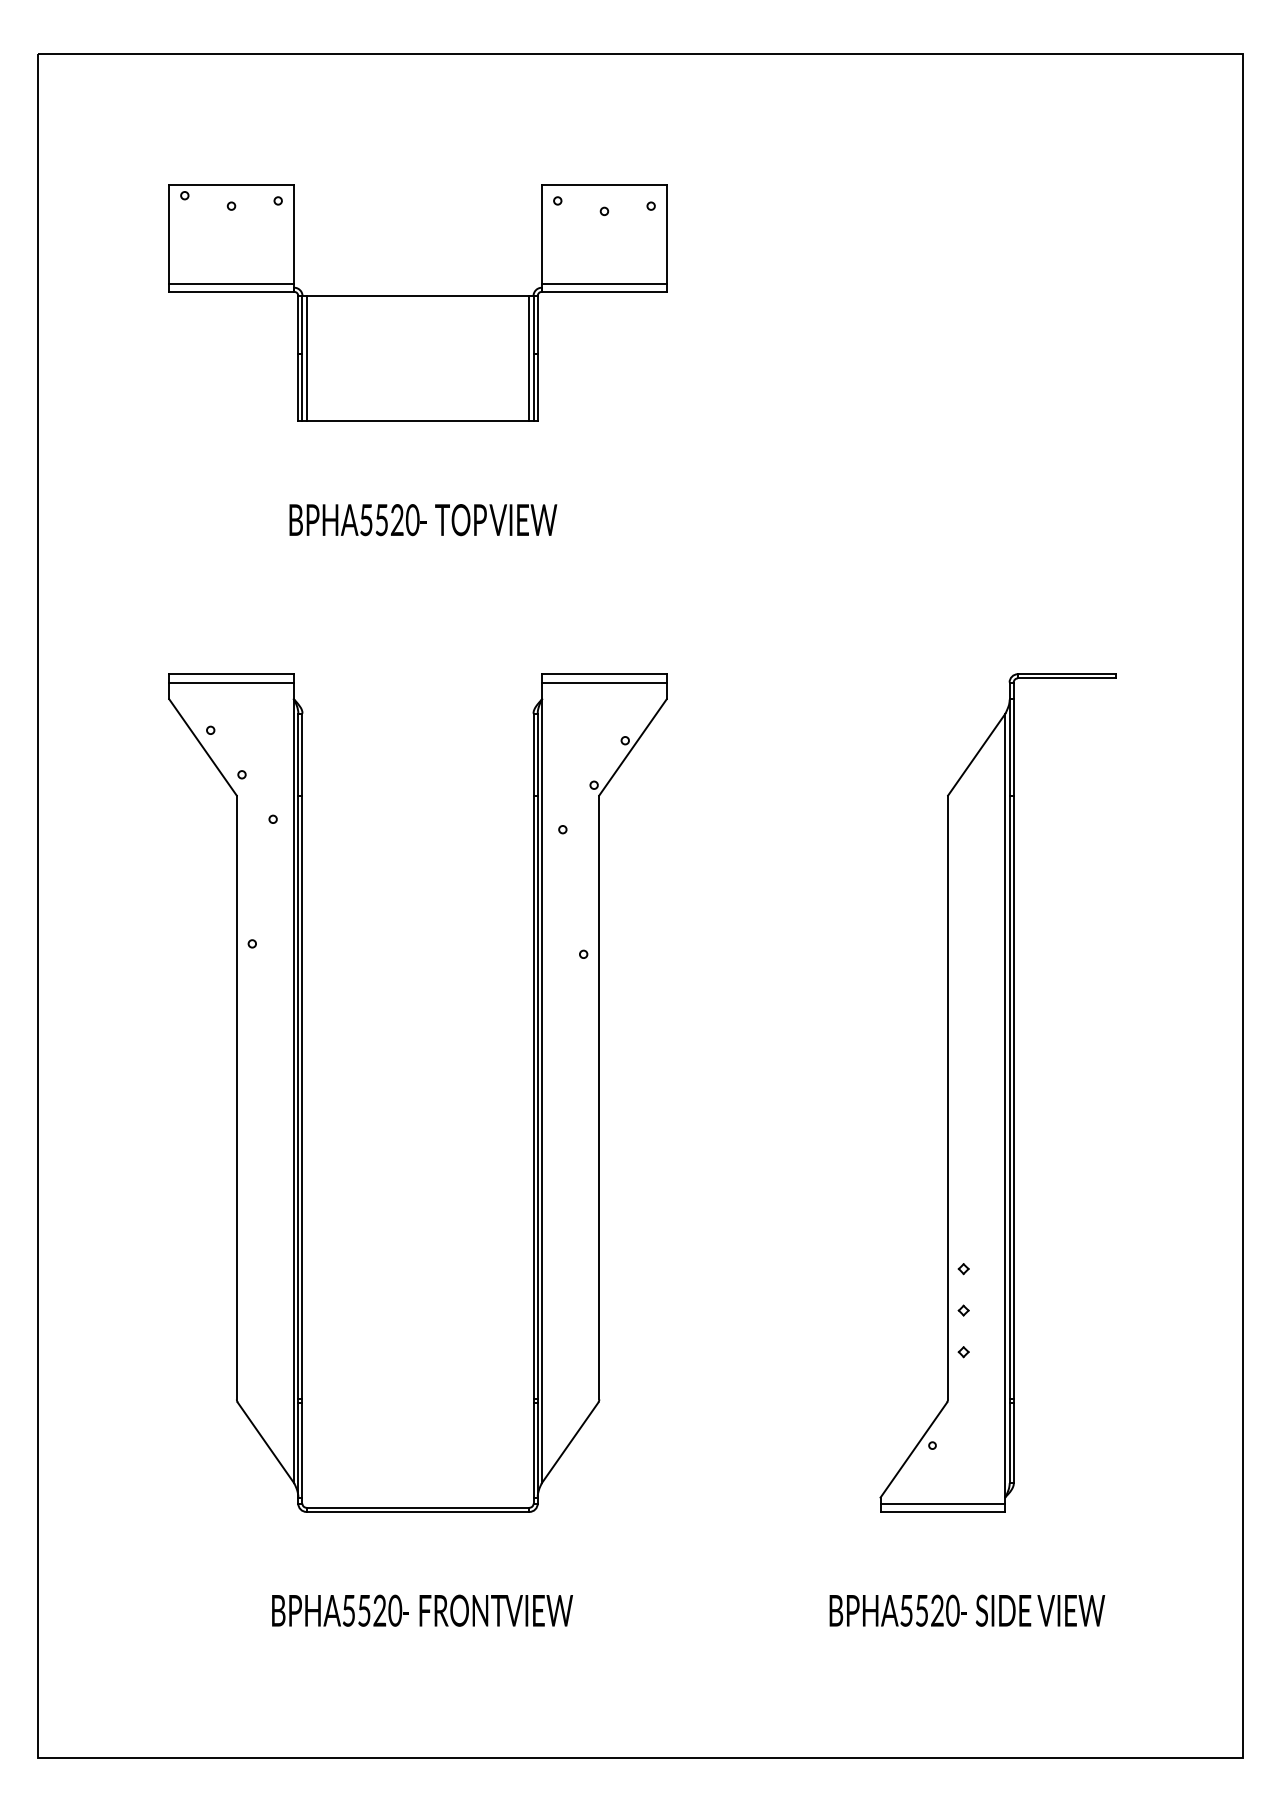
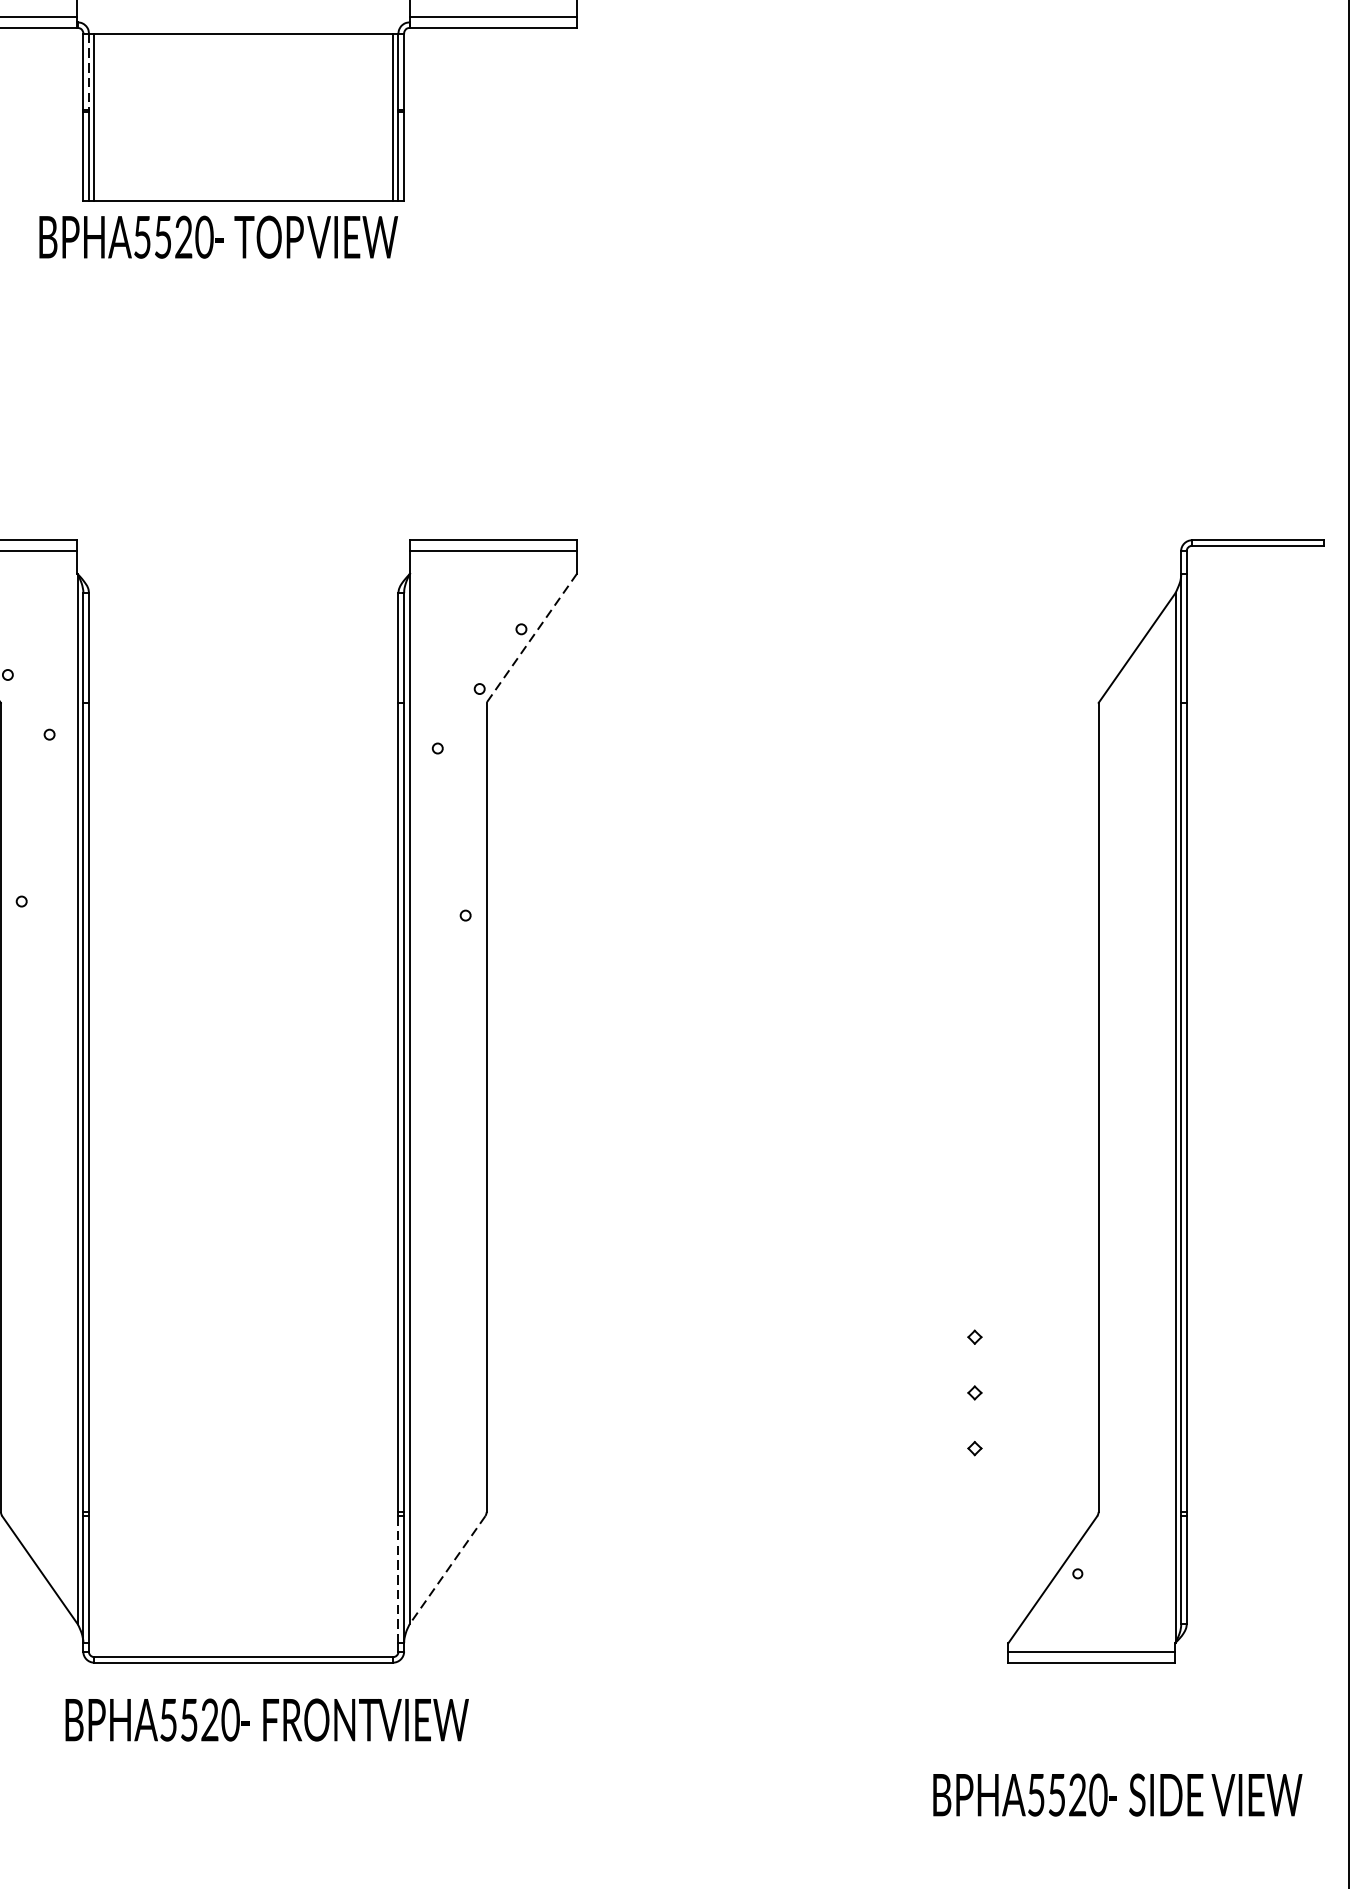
line: (302, 324) -> (88, 71), solid -> dashed
text: (423, 520) -> (218, 237), moved
line: (632, 747) -> (531, 638), solid -> dashed
part: (997, 1092) -> (1164, 1100), moved
line: (569, 1443) -> (446, 1570), solid -> dashed
line: (533, 1450) -> (398, 1580), solid -> dashed
text: (422, 1610) -> (267, 1719), moved
text: (967, 1610) -> (1117, 1794), moved

